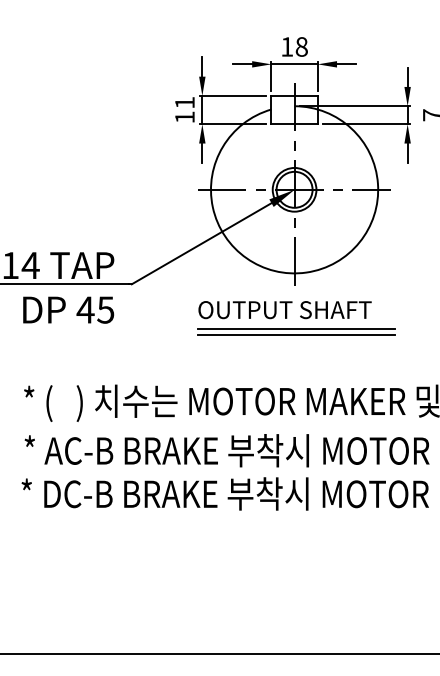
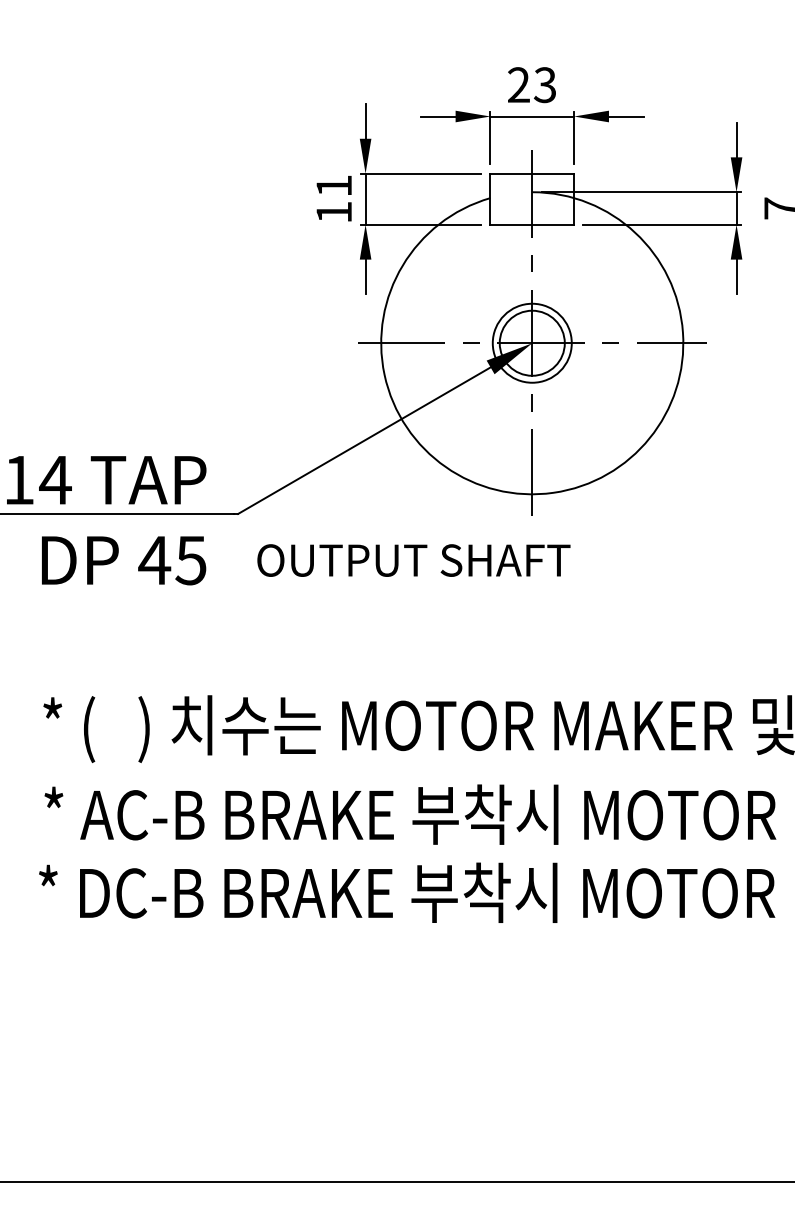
text: (294, 46) -> (532, 84), 18 -> 23
text: (284, 310) -> (412, 561), moved
line: (295, 329) -> (533, 595), removed
line: (295, 335) -> (533, 606), removed

